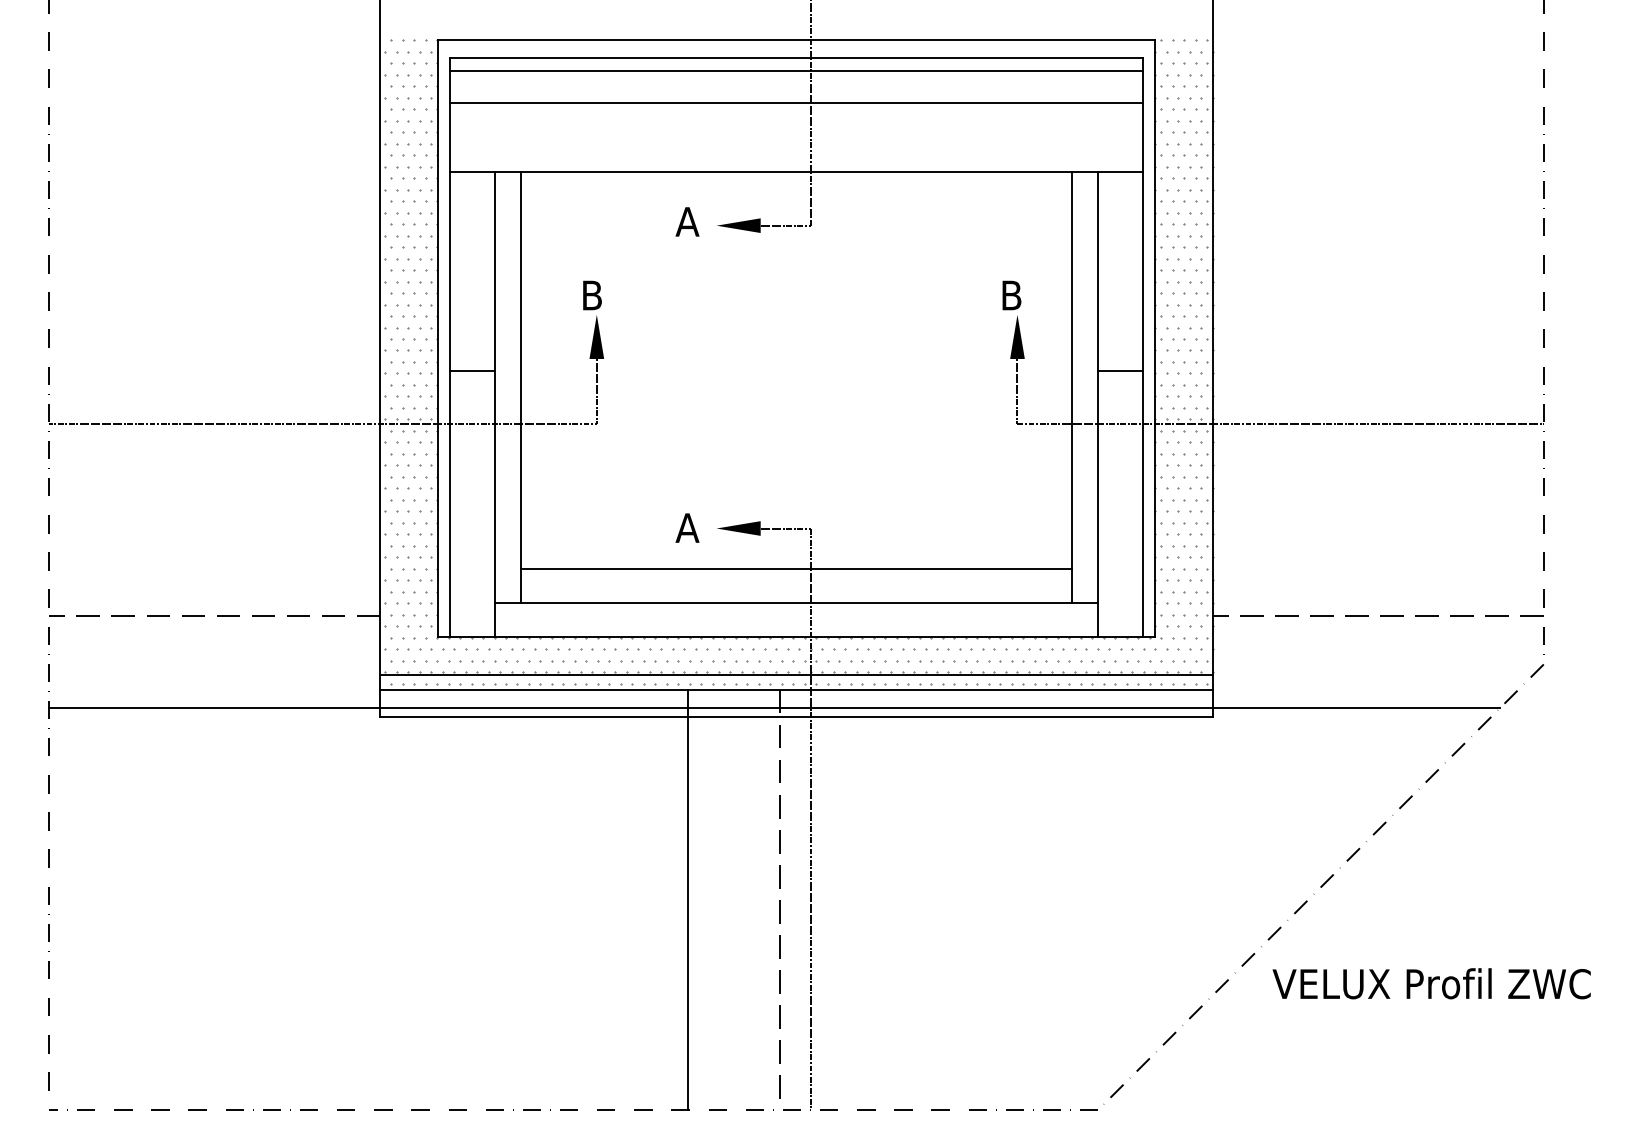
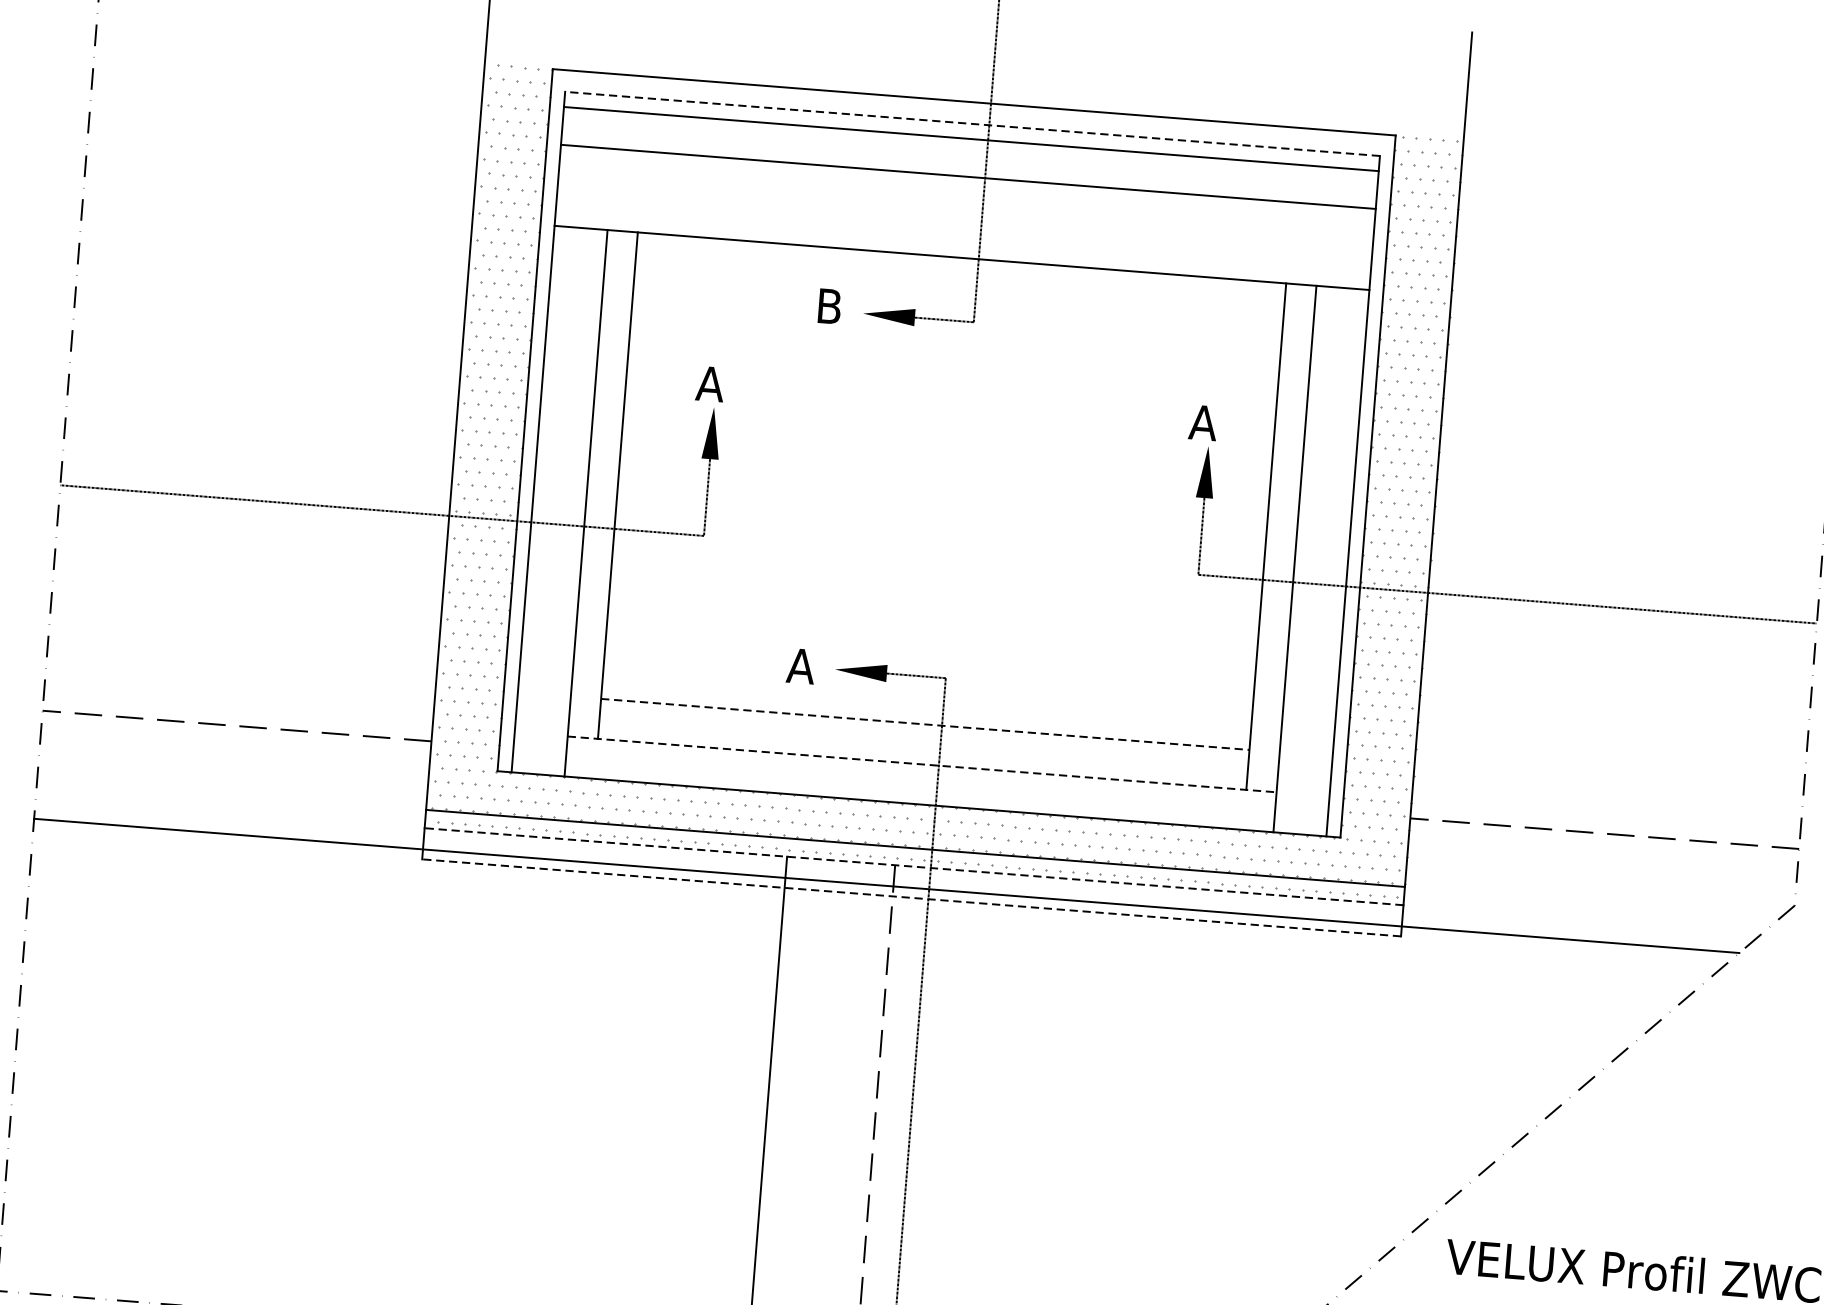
line: (796, 58) -> (972, 124), solid -> dashed
text: (687, 221) -> (829, 305), A -> B
text: (591, 295) -> (709, 384), B -> A
text: (1011, 295) -> (1203, 422), B -> A
line: (471, 370) -> (561, 461), removed
line: (1120, 370) -> (1324, 521), removed
line: (796, 568) -> (925, 723), solid -> dashed
line: (796, 603) -> (922, 764), solid -> dashed
line: (795, 690) -> (912, 867), solid -> dashed
line: (795, 716) -> (910, 897), solid -> dashed

